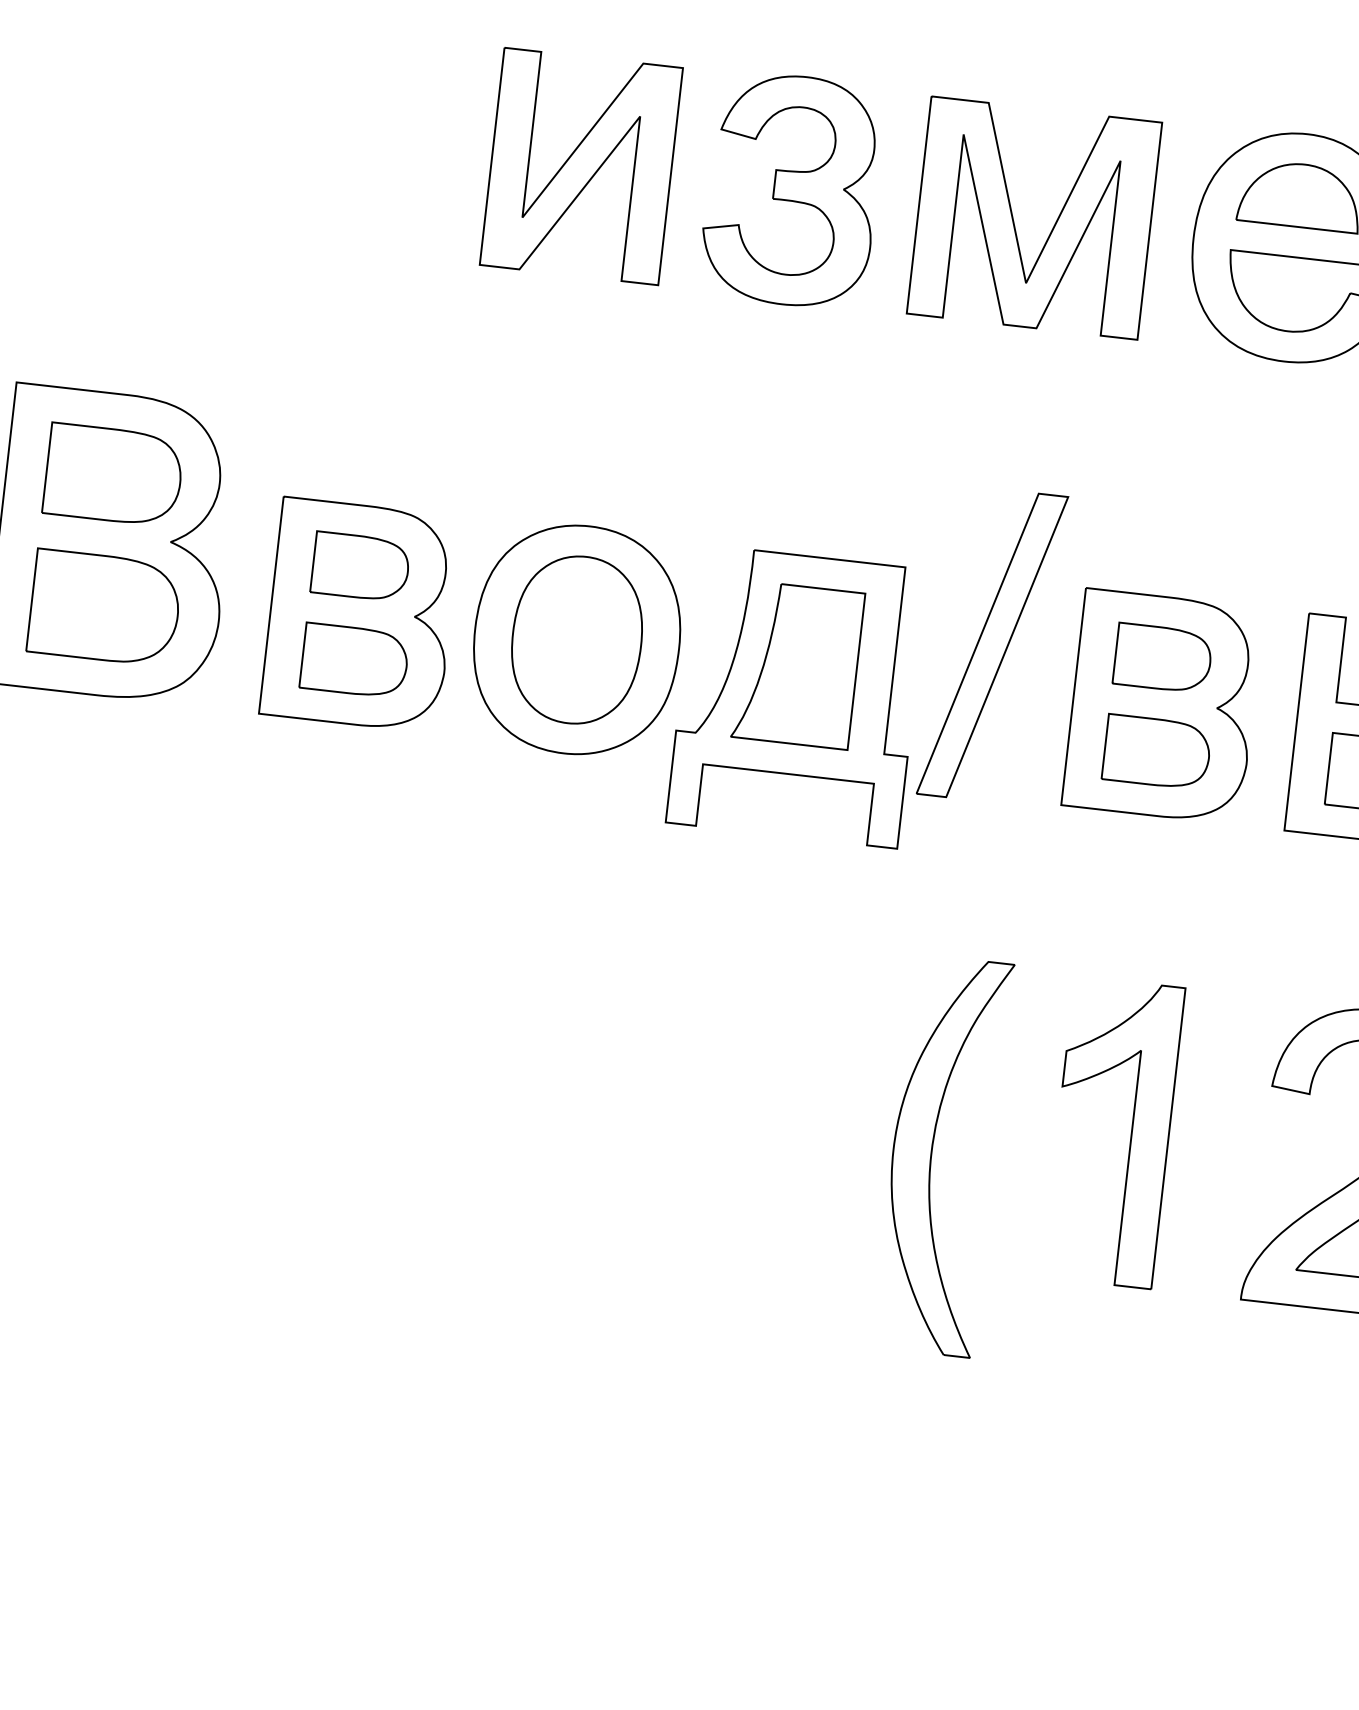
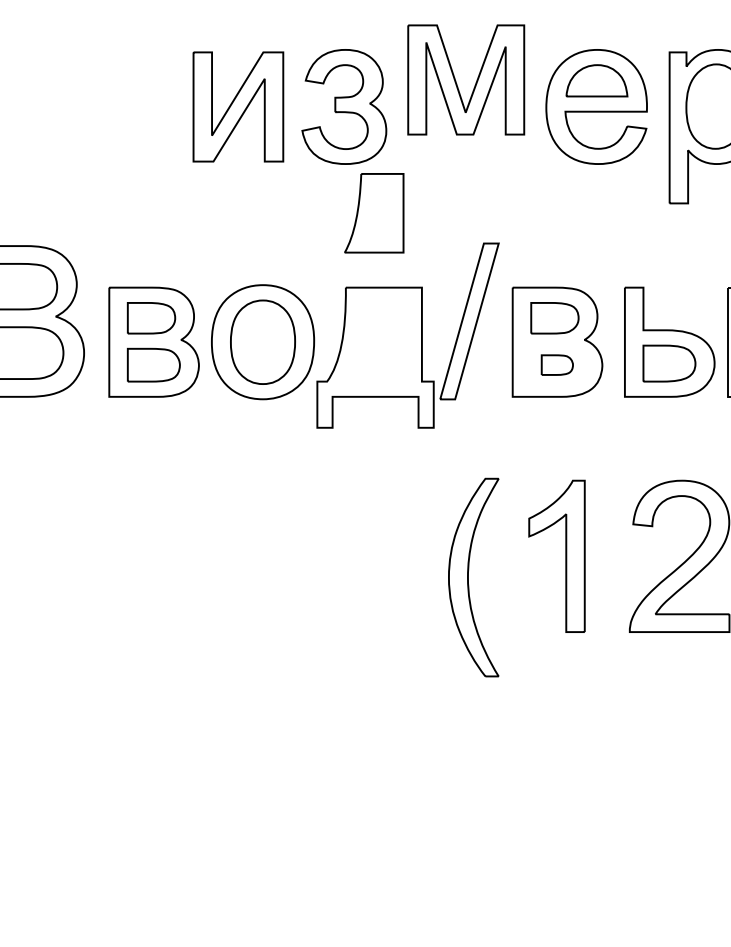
part: (1052, 225) -> (475, 82), moved
part: (798, 665) -> (374, 213), moved
part: (1157, 750) -> (557, 364), size x0.6

